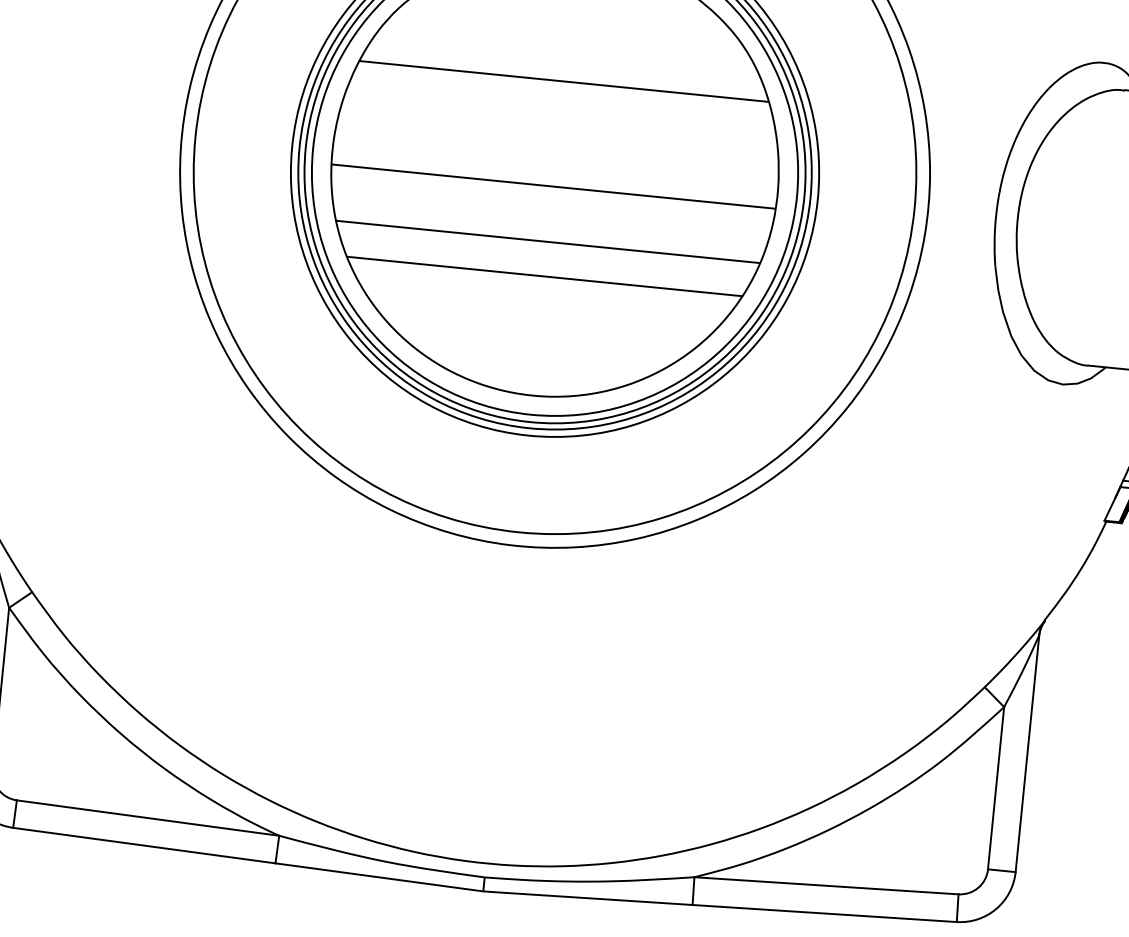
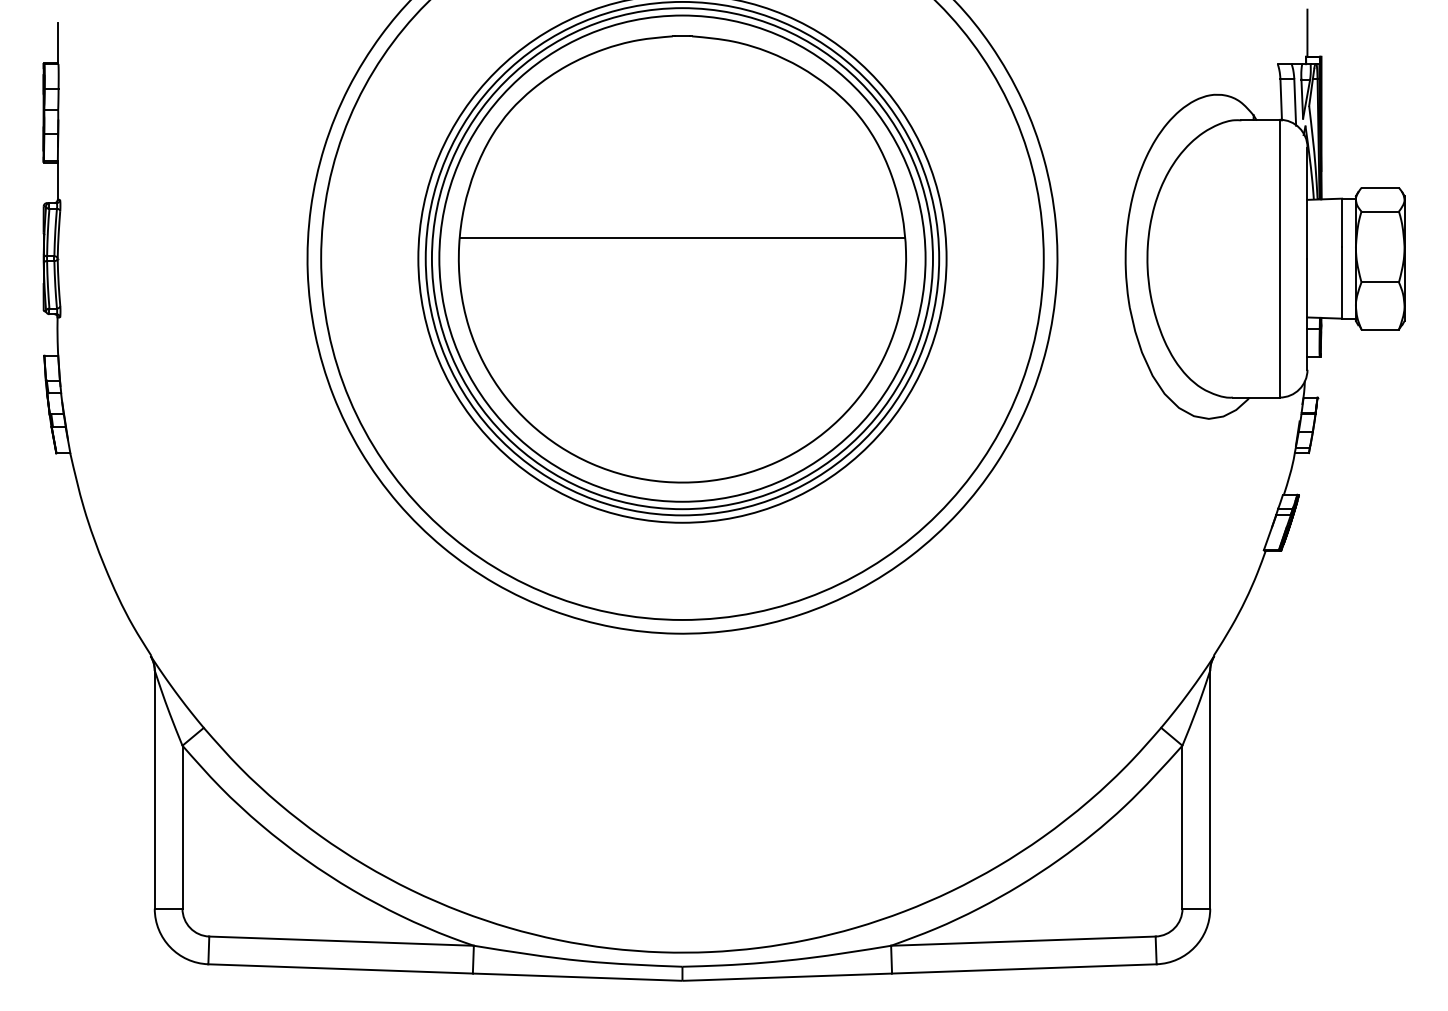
line: (563, 81) -> (681, 166), removed
line: (553, 186) -> (682, 237), moved
line: (548, 242) -> (682, 328), removed
line: (543, 276) -> (681, 362), removed

